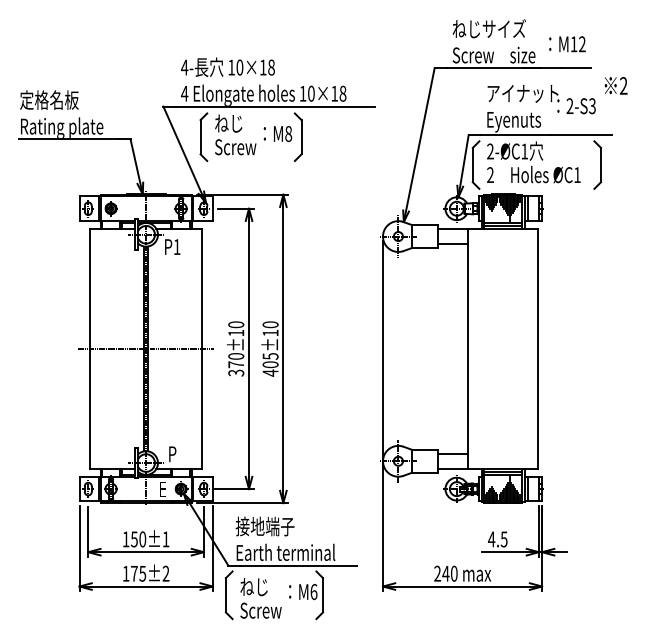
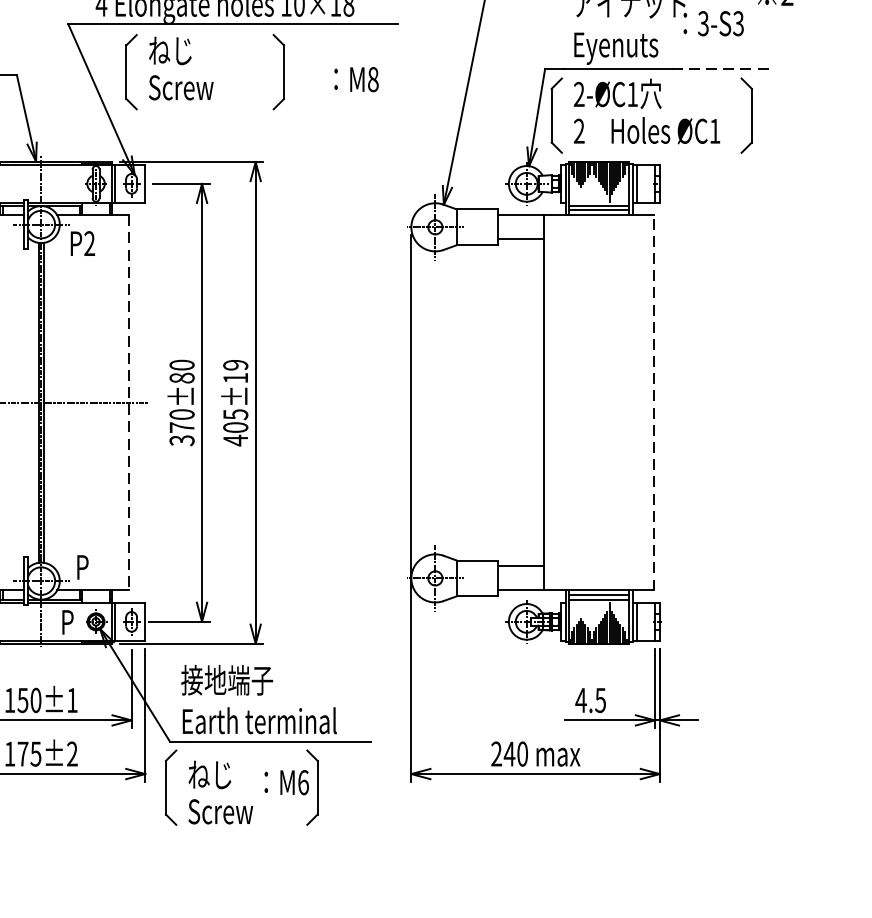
text: (569, 106) -> (702, 24), 2-S3 -> 3-S3
text: (277, 133) -> (355, 78), moved
line: (581, 135) -> (721, 69), solid -> dashed
text: (176, 246) -> (88, 242), P1 -> P2
text: (270, 324) -> (235, 364), 405±10 -> 405±19
text: (236, 332) -> (182, 377), 370±10 -> 370±80
line: (538, 348) -> (654, 402), solid -> dashed
line: (202, 349) -> (129, 403), solid -> dashed
text: (162, 489) -> (66, 622), E -> P

